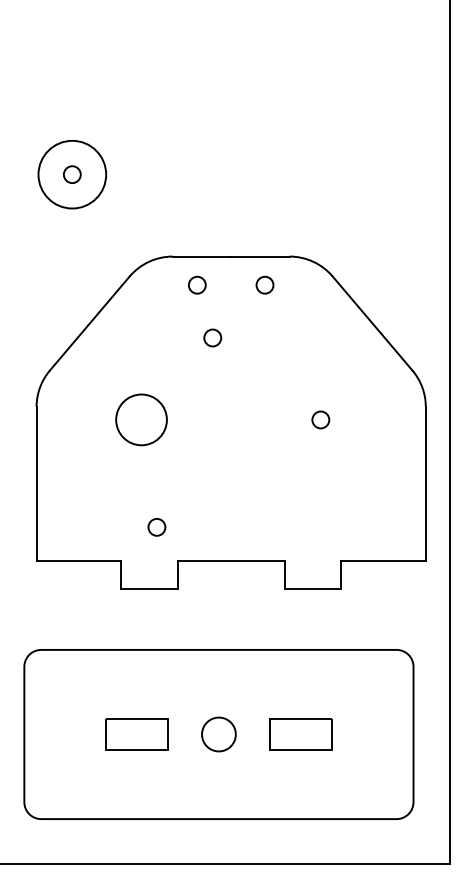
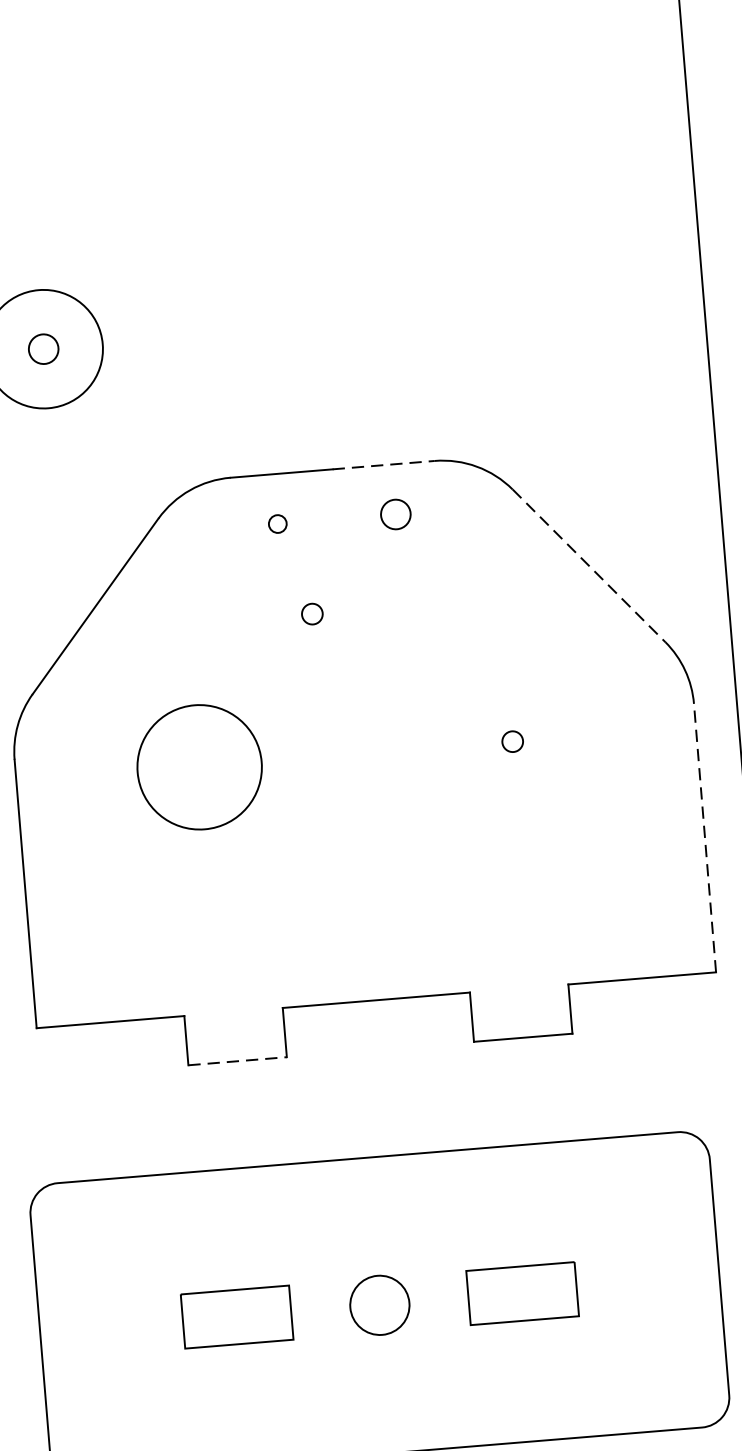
line: (260, 256) -> (383, 465), solid -> dashed
circle: (197, 284) -> (277, 522), size x0.6
line: (372, 323) -> (588, 565), solid -> dashed
circle: (212, 337) -> (311, 613), size x0.7
circle: (141, 419) -> (199, 766), size x1.4
circle: (320, 419) -> (511, 740), size x0.7
line: (425, 483) -> (704, 837), solid -> dashed
circle: (156, 527) -> (241, 952), removed
line: (149, 588) -> (237, 1060), solid -> dashed

